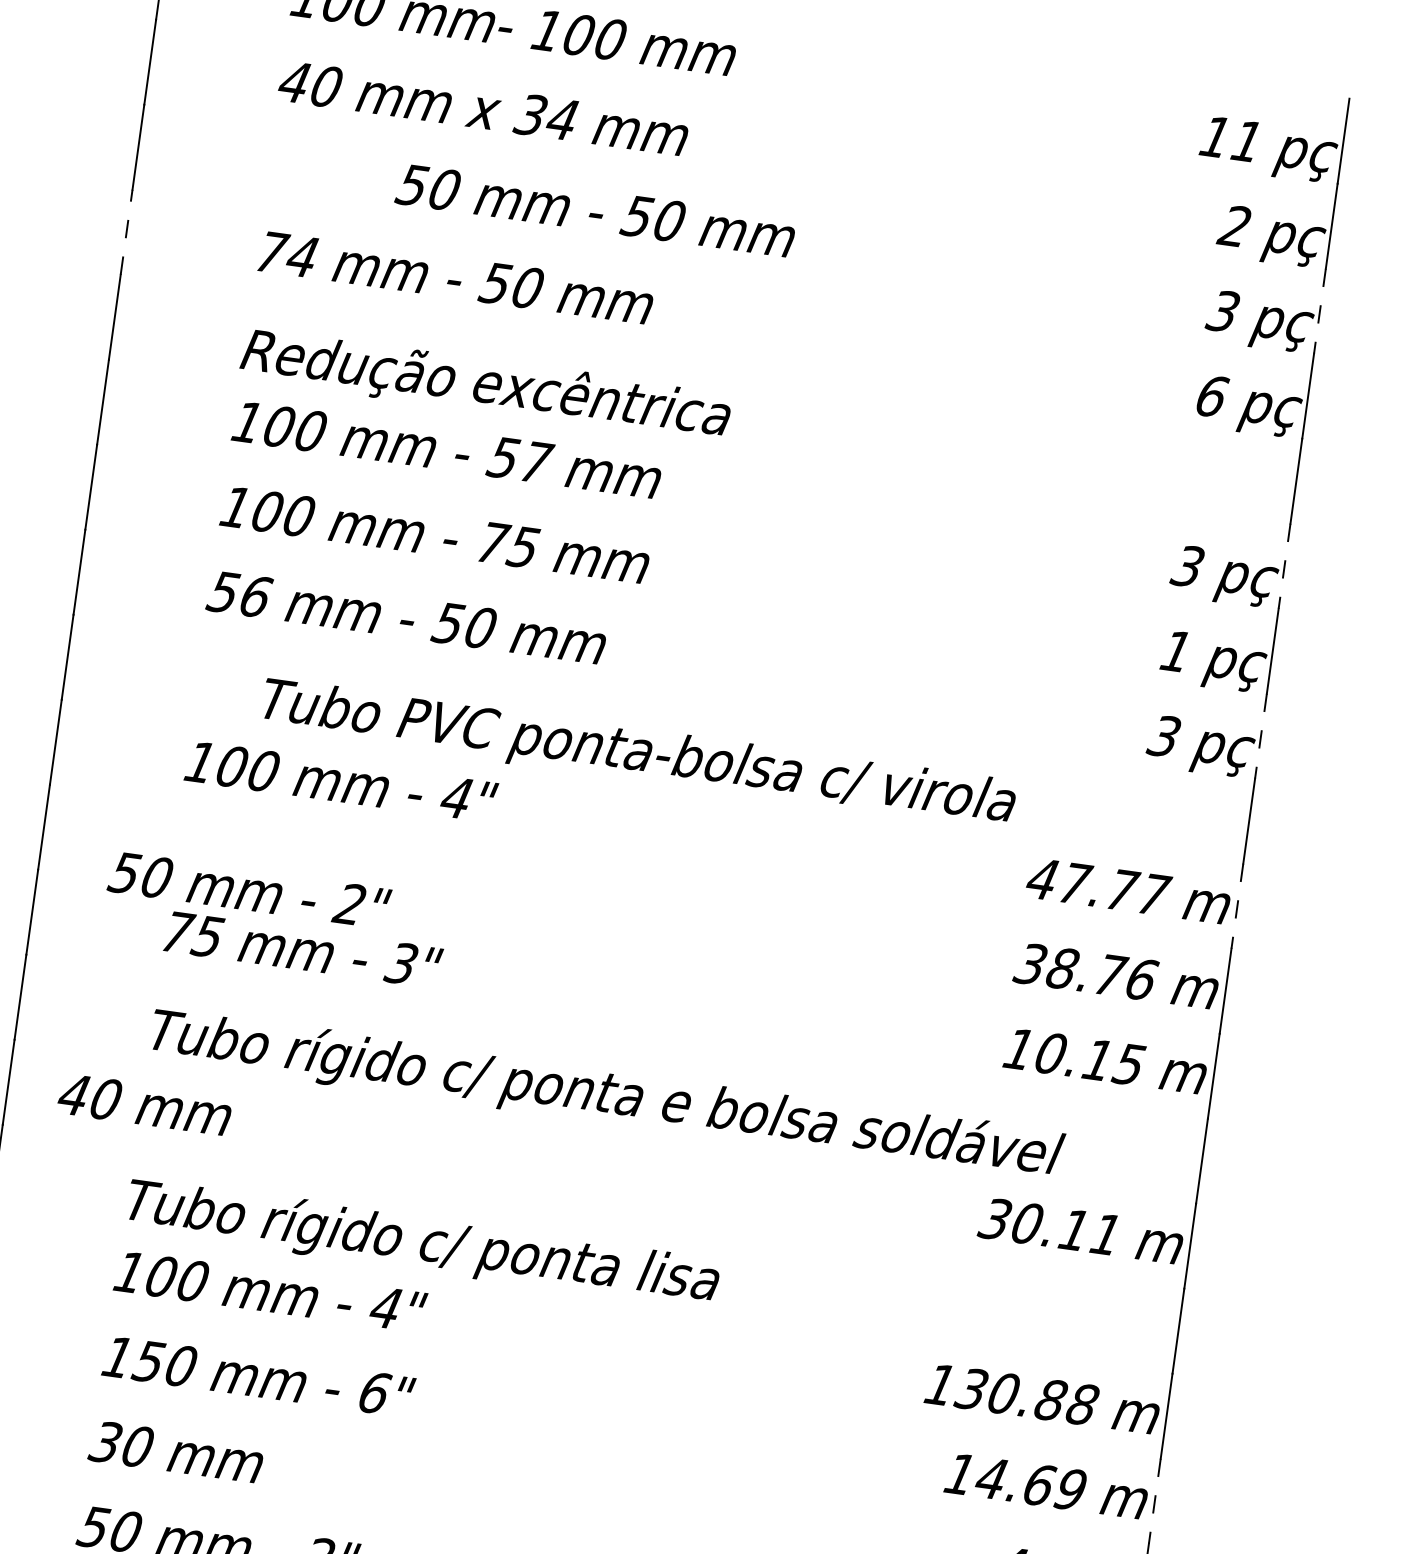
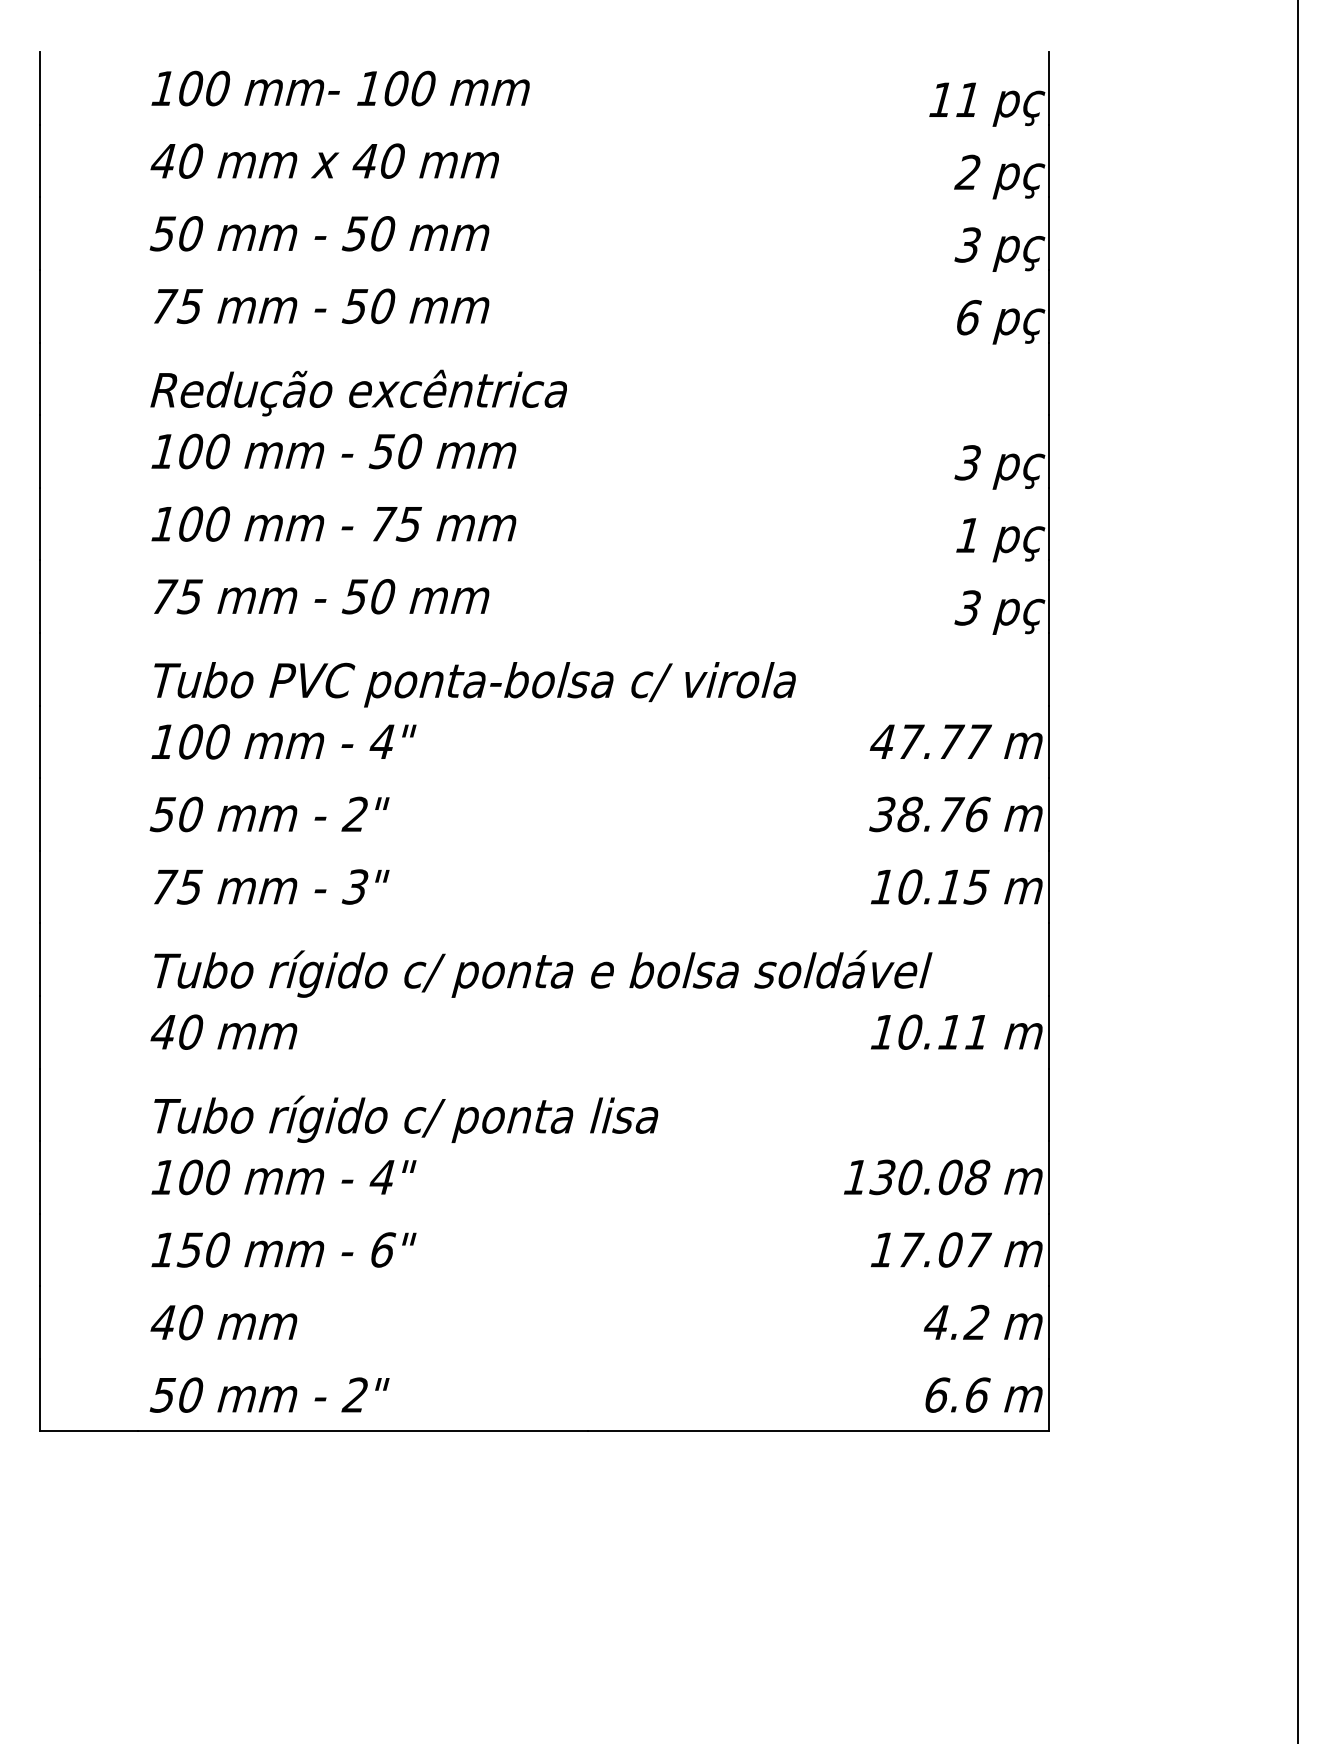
text: (545, 116) -> (377, 160), 34 -> 40
text: (595, 210) -> (319, 233), moved
line: (127, 231) -> (40, 305), dashed -> solid
text: (301, 256) -> (189, 306), 74 -> 75
line: (1320, 312) -> (1049, 234), dashed -> solid
text: (537, 462) -> (411, 451), 57 -> 50
line: (1284, 567) -> (1049, 452), dashed -> solid
text: (239, 594) -> (176, 596), 56 -> 75
line: (1261, 737) -> (1049, 597), dashed -> solid
text: (638, 754) -> (474, 684), moved
text: (249, 890) -> (269, 814), moved
line: (1237, 906) -> (1049, 742), dashed -> solid
text: (144, 1103) -> (223, 1031), moved
text: (995, 1218) -> (882, 1031), 30.11 -> 10.11
text: (1051, 1399) -> (950, 1176), 130.88 -> 130.08
text: (104, 1442) -> (162, 1322), 30 -> 40
text: (1032, 1483) -> (944, 1249), 14.69 -> 17.07
line: (1155, 1501) -> (1049, 1250), dashed -> solid

